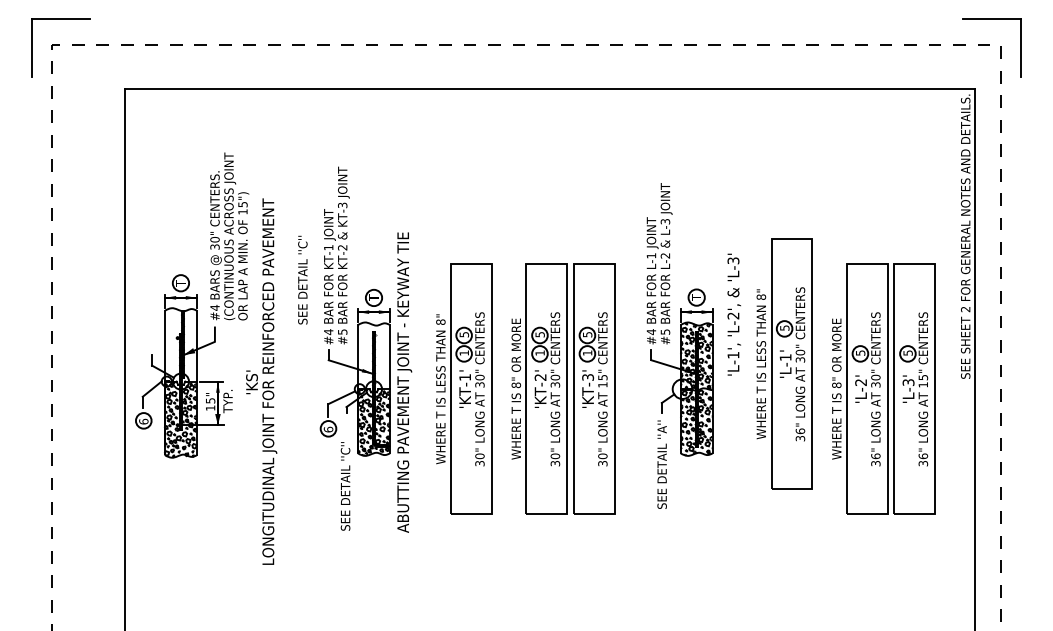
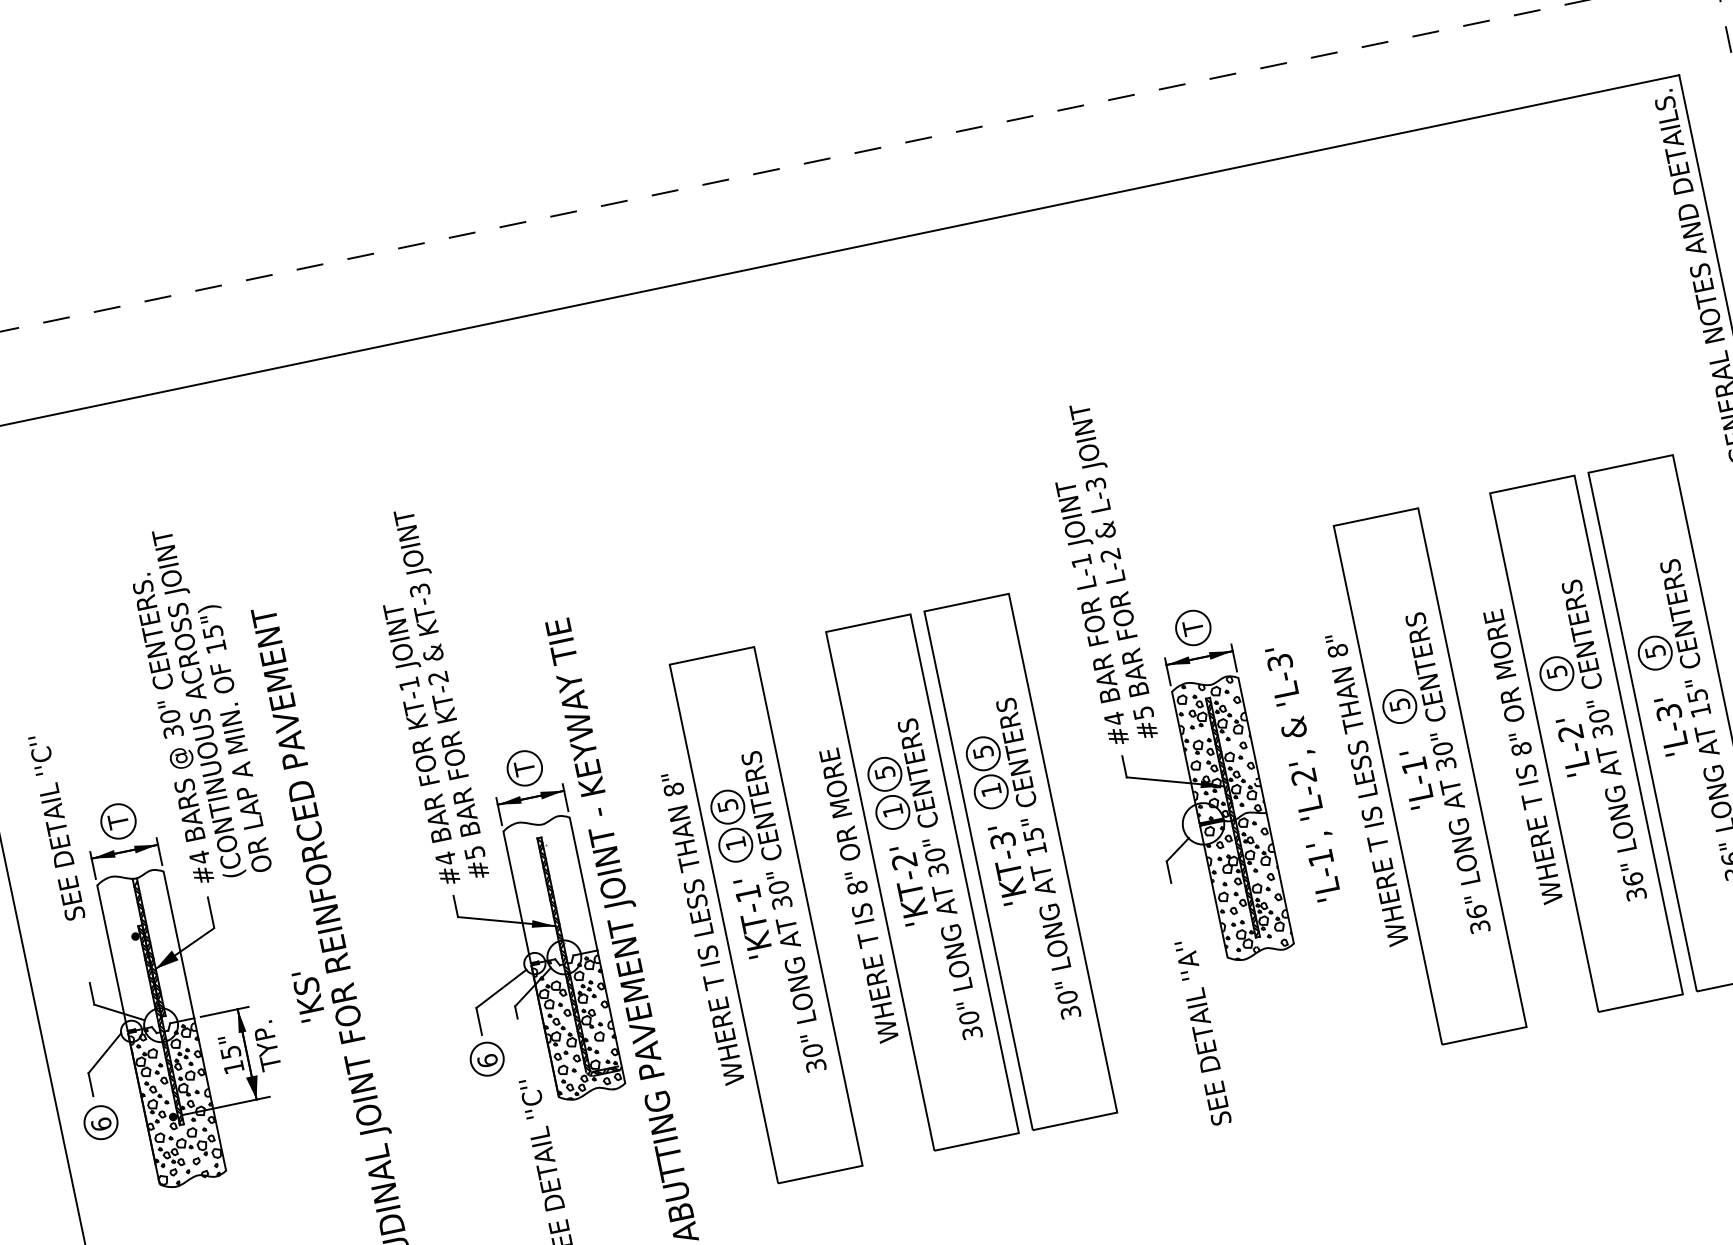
text: (302, 279) -> (55, 826), moved
text: (733, 314) -> (1303, 773), moved
part: (784, 363) -> (1414, 778), moved
text: (661, 464) -> (1201, 1032), moved

